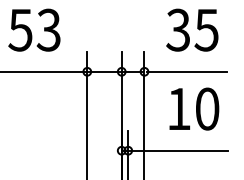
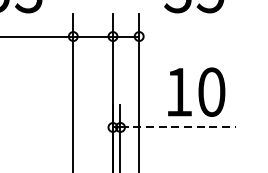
line: (187, 71) -> (188, 36), removed
text: (194, 108) -> (196, 91), moved
line: (178, 150) -> (178, 127), solid -> dashed

